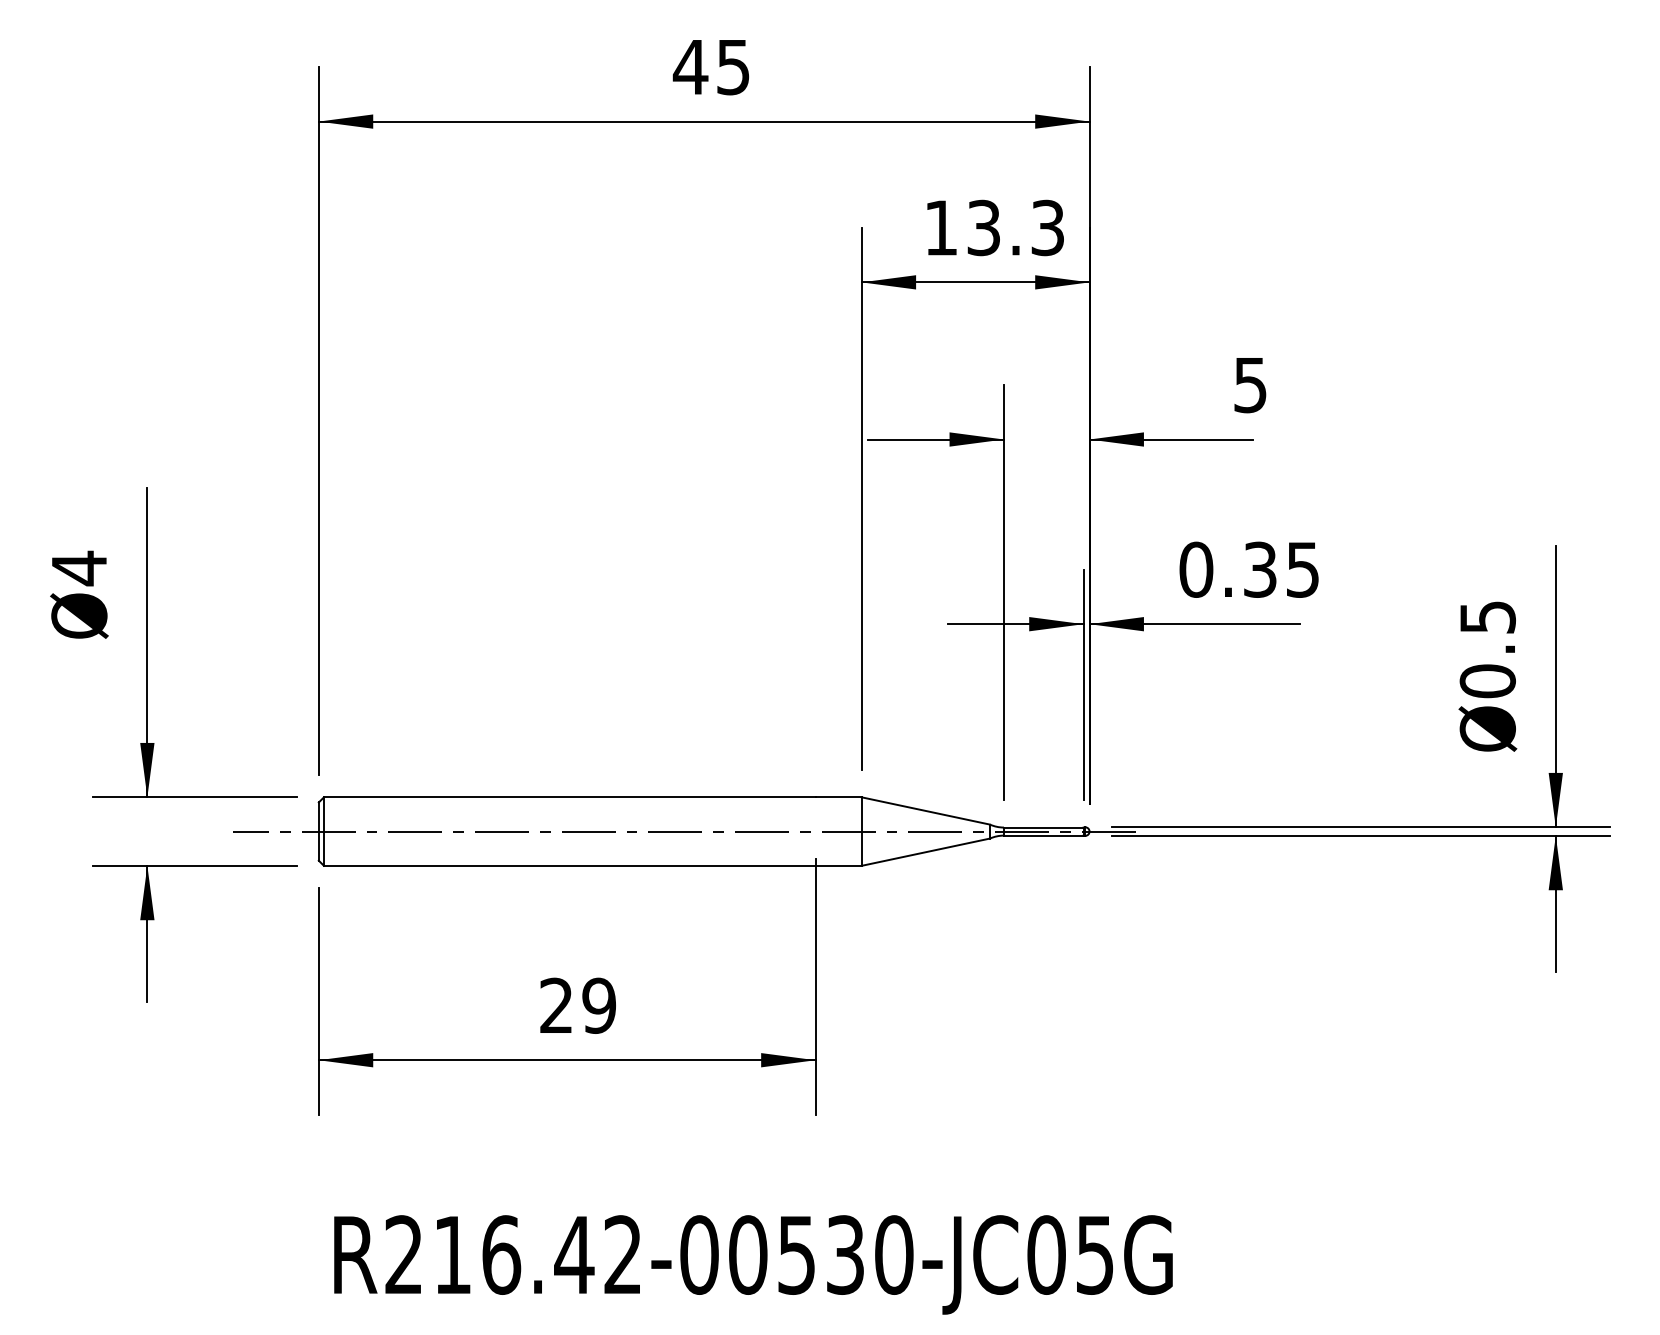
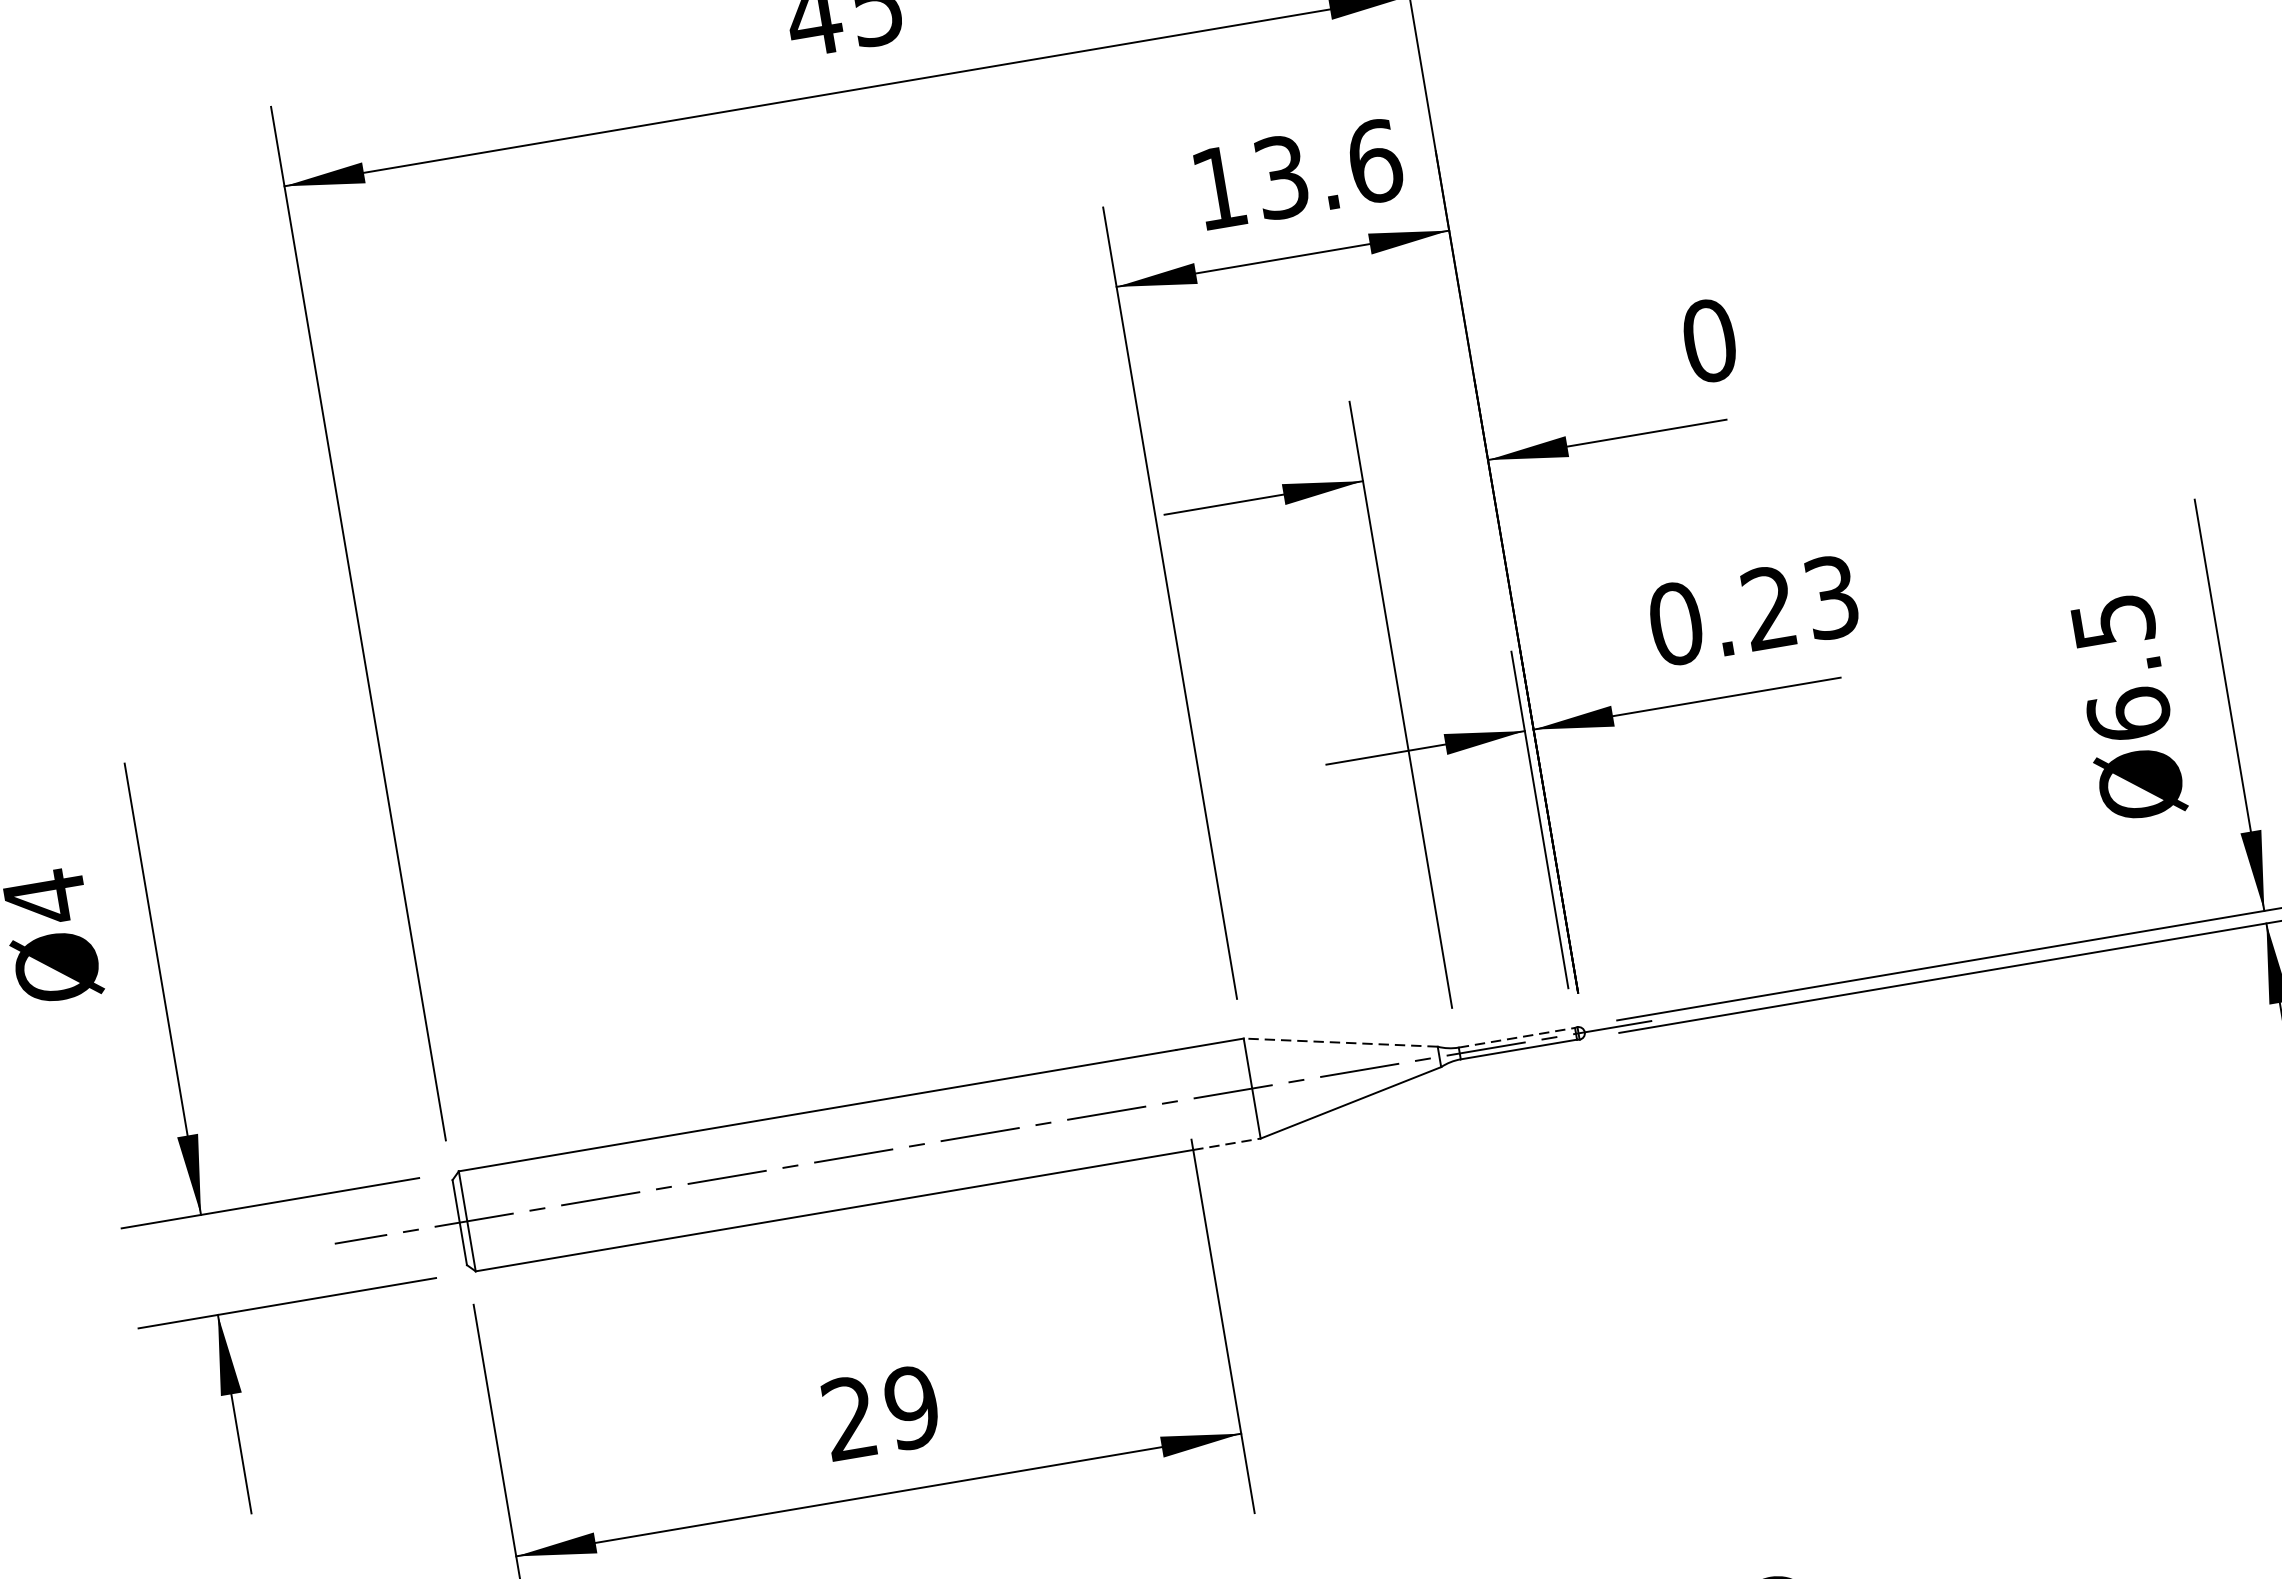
text: (1048, 227) -> (1375, 160), 13.3 -> 13.6
text: (1250, 385) -> (1709, 341), 5 -> 0
text: (1281, 569) -> (1800, 602), 0.35 -> 0.23
text: (1487, 681) -> (2128, 715), Ø0.5 -> Ø6.5
line: (925, 810) -> (1340, 1042), solid -> dashed
line: (1043, 827) -> (1516, 1037), solid -> dashed
line: (839, 865) -> (1228, 1143), solid -> dashed

